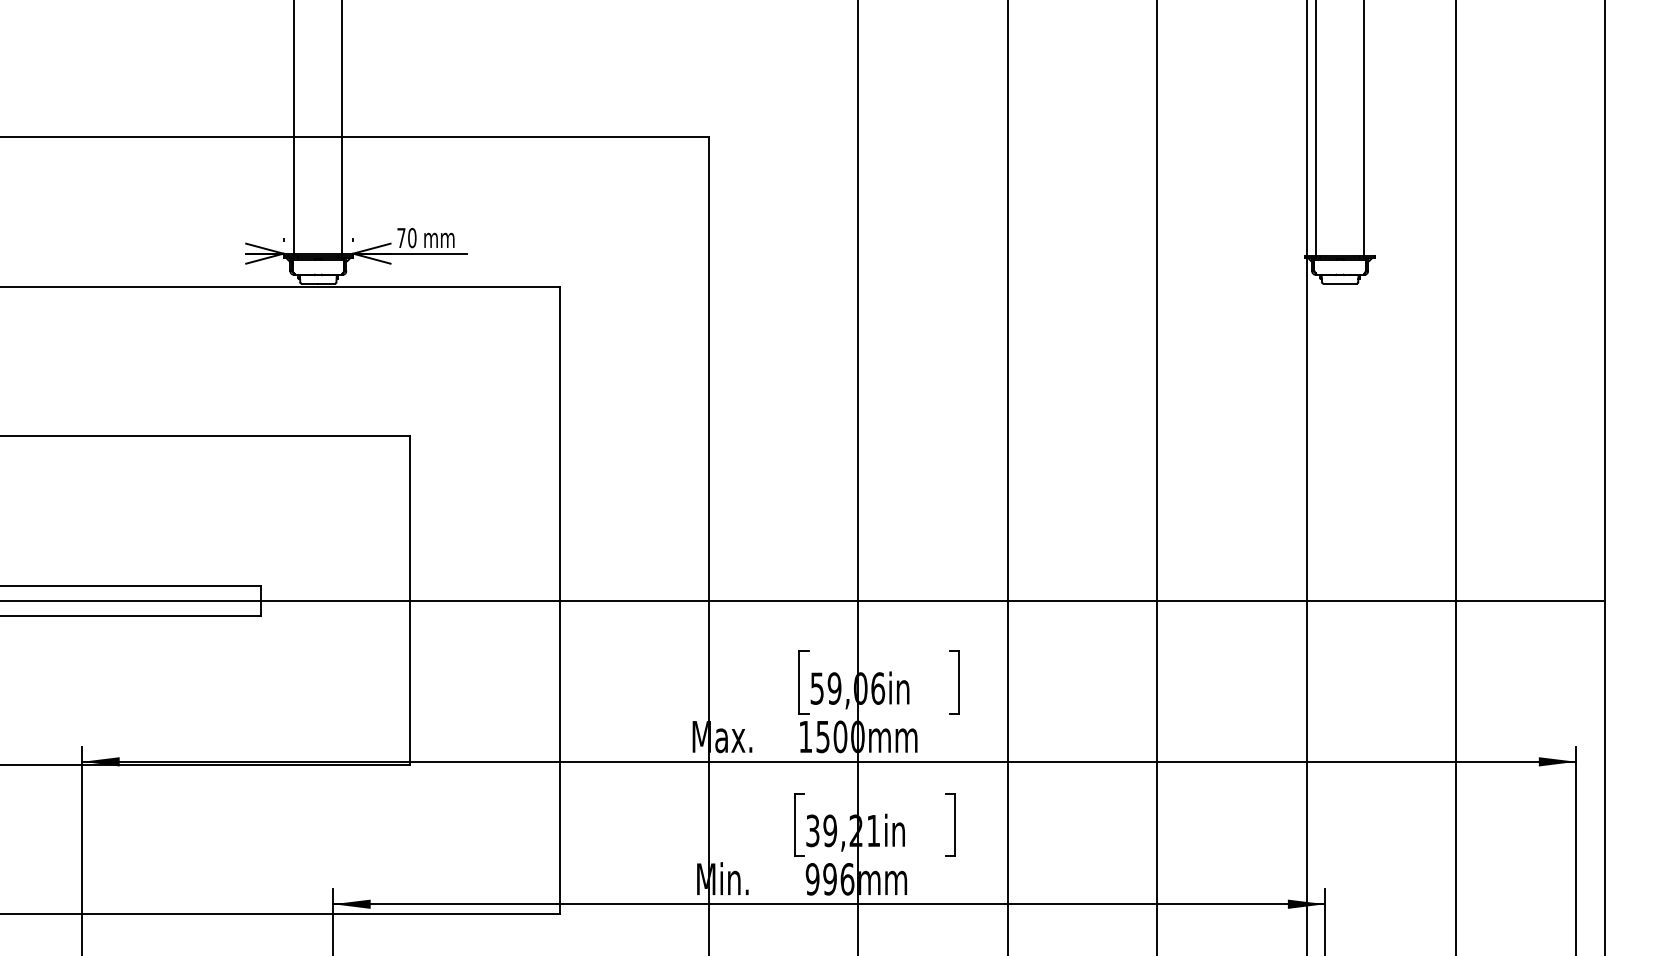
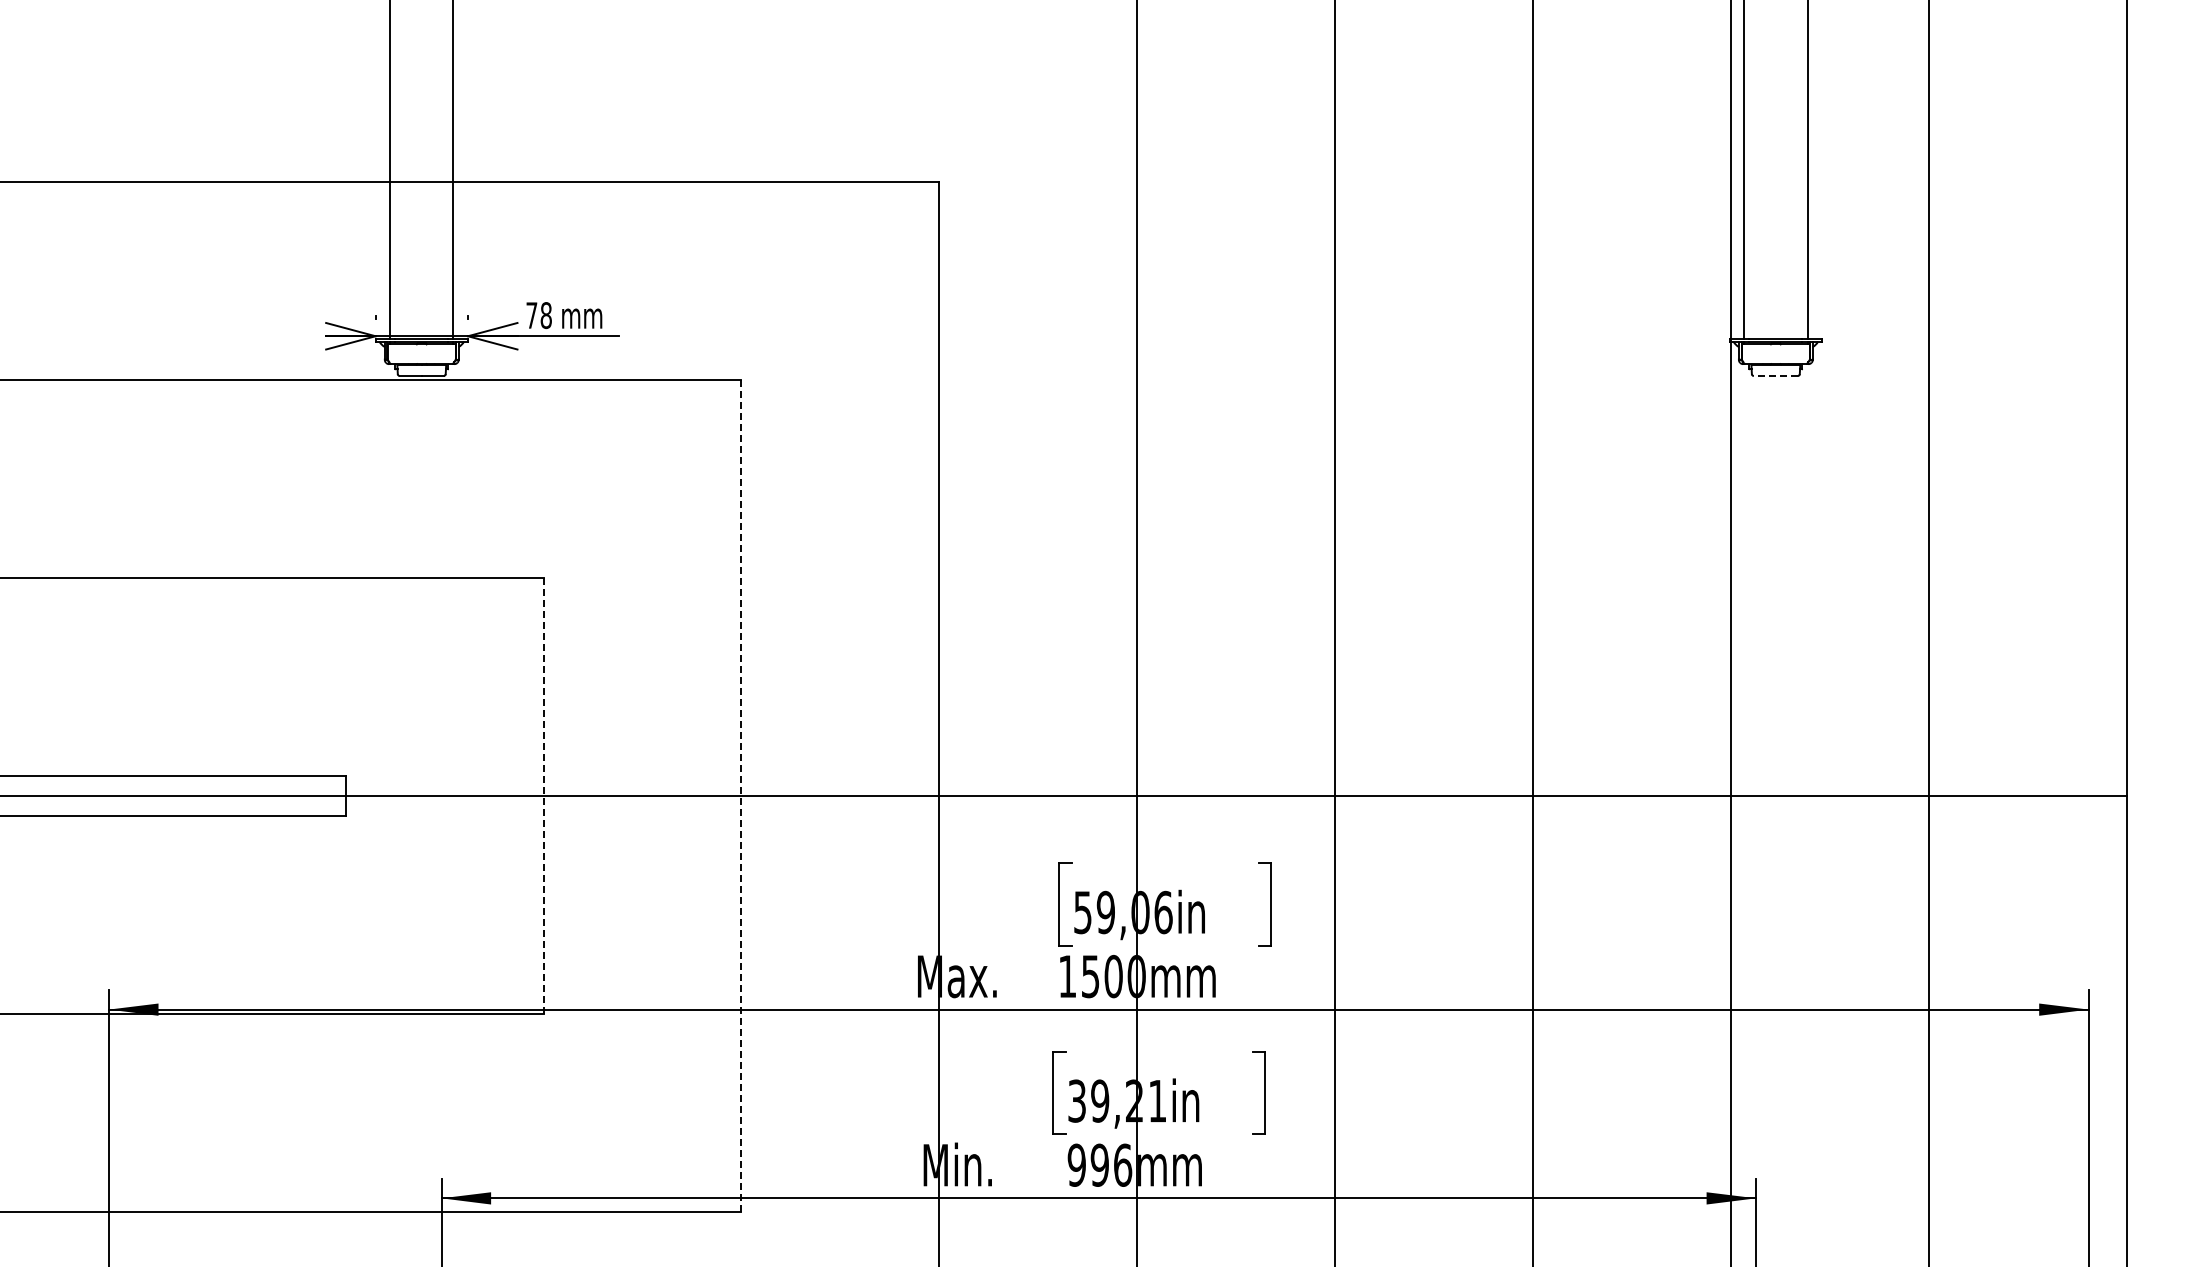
text: (411, 238) -> (545, 315), 70 -> 78
line: (1339, 284) -> (1775, 376), solid -> dashed
line: (410, 600) -> (543, 795), solid -> dashed
line: (559, 600) -> (741, 795), solid -> dashed

